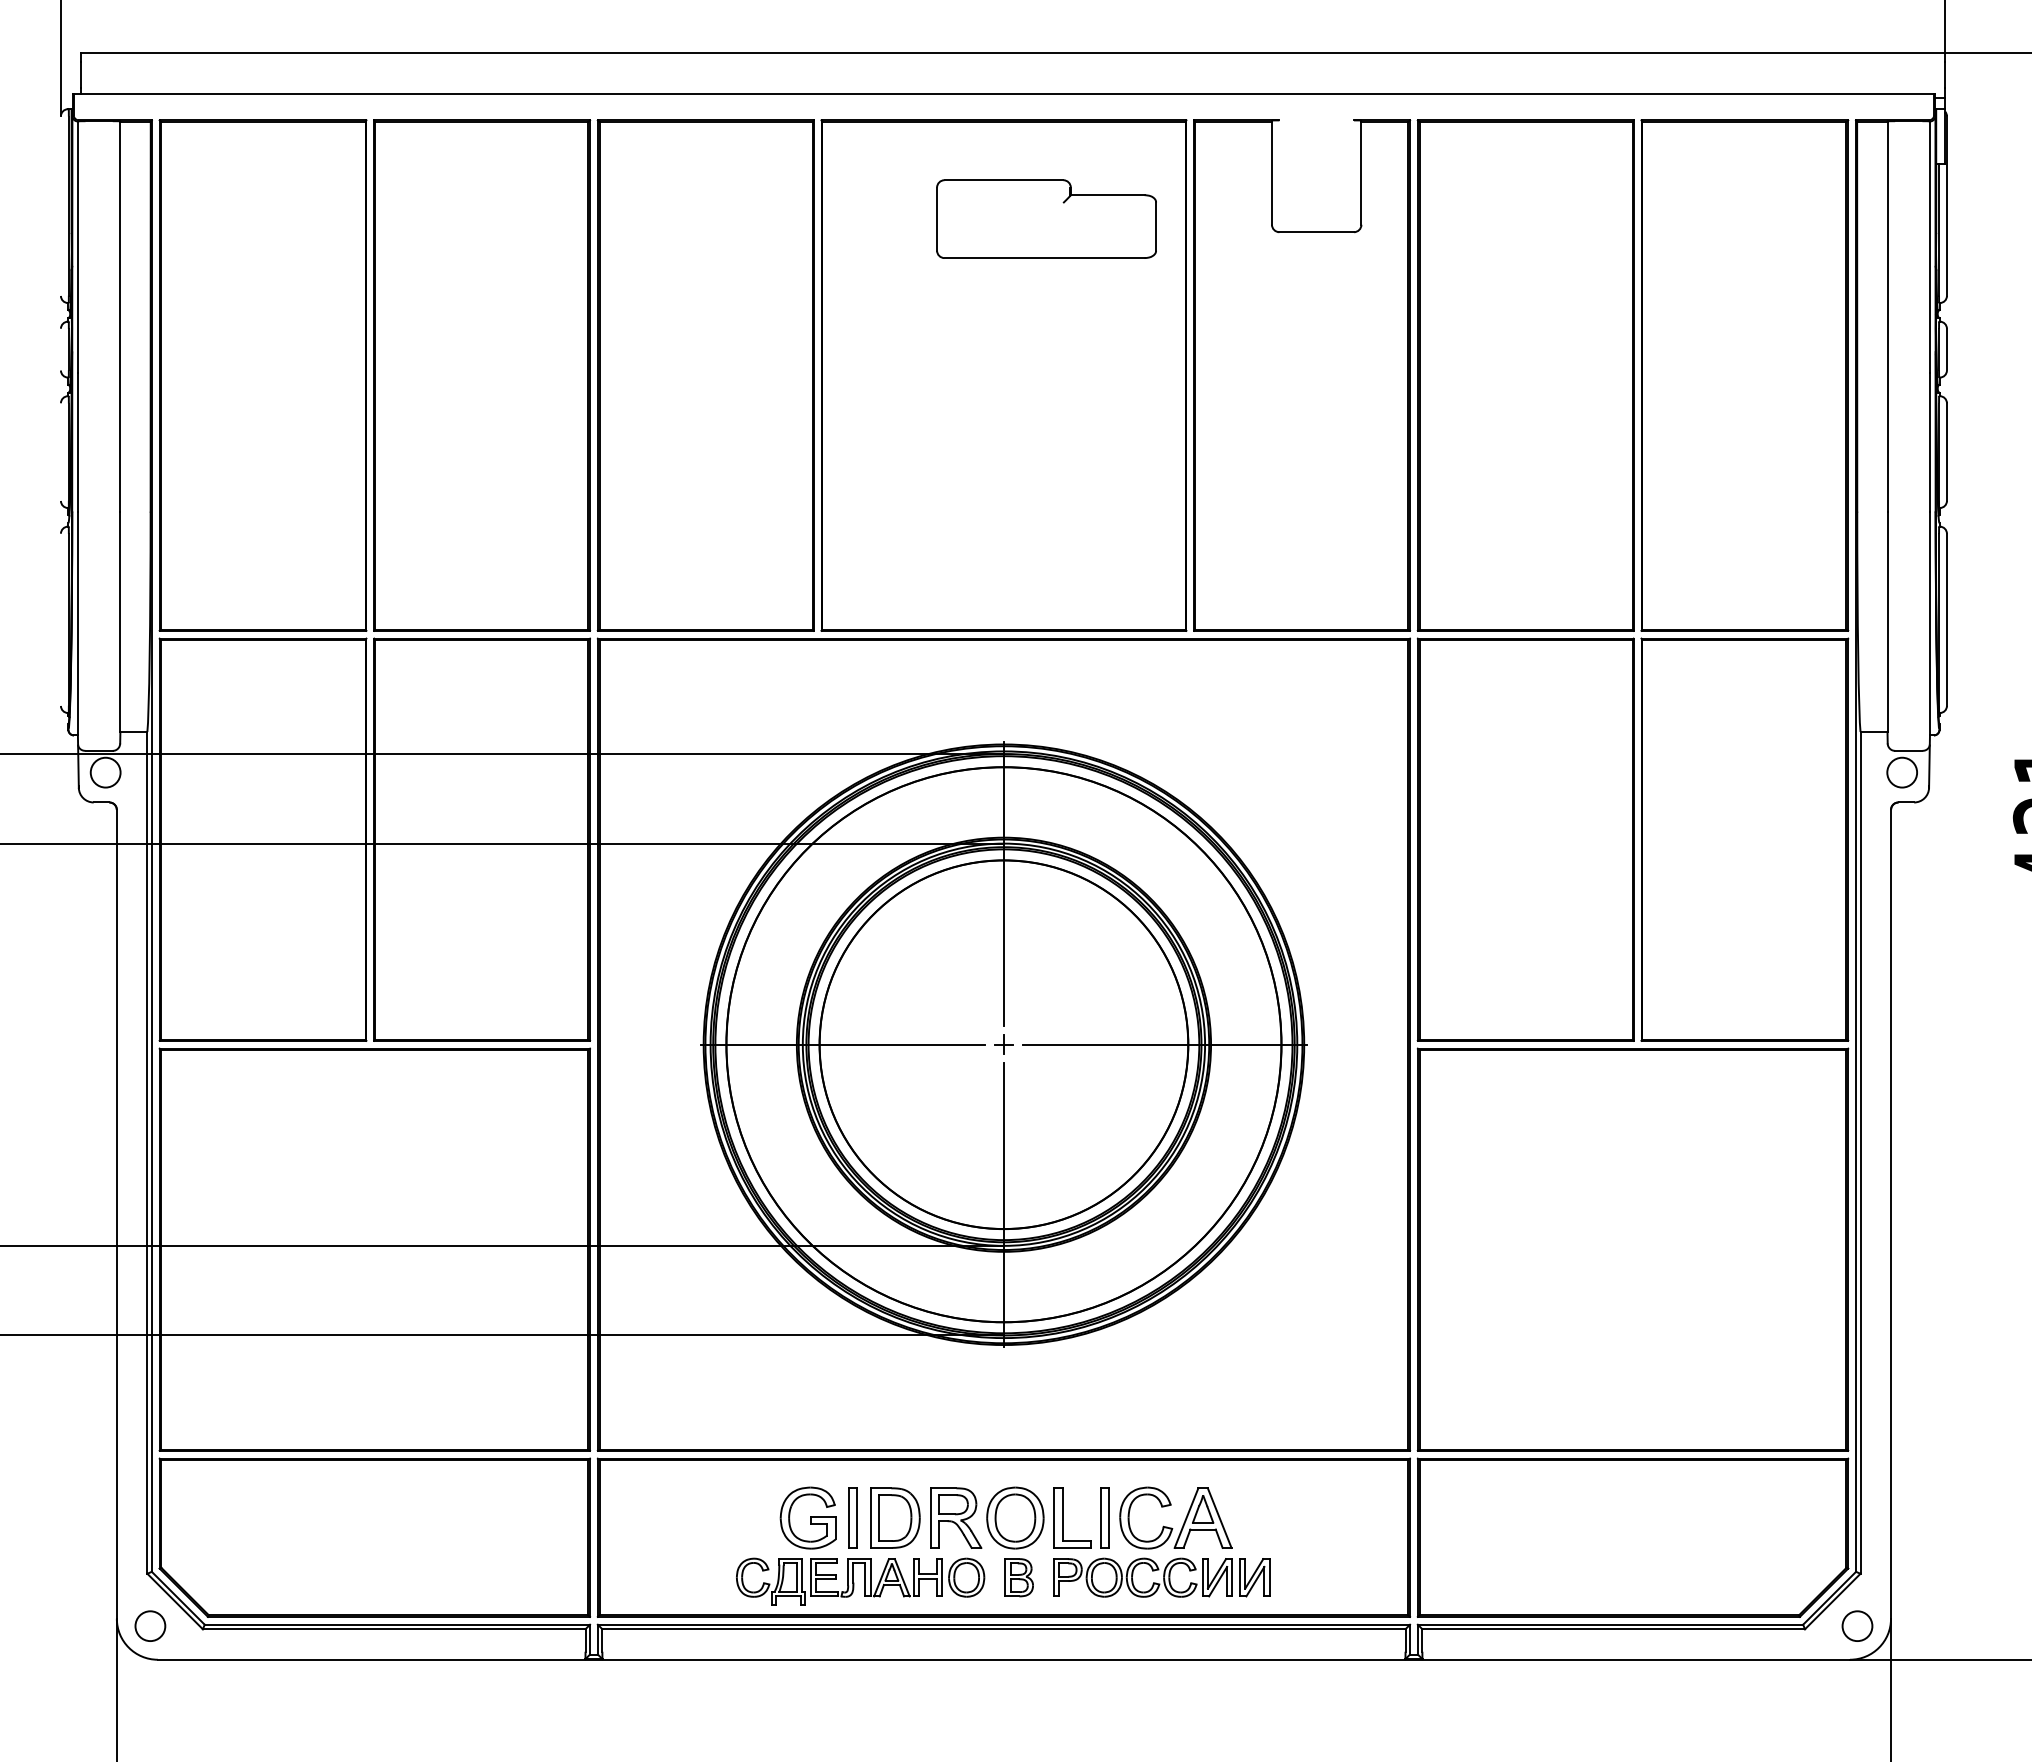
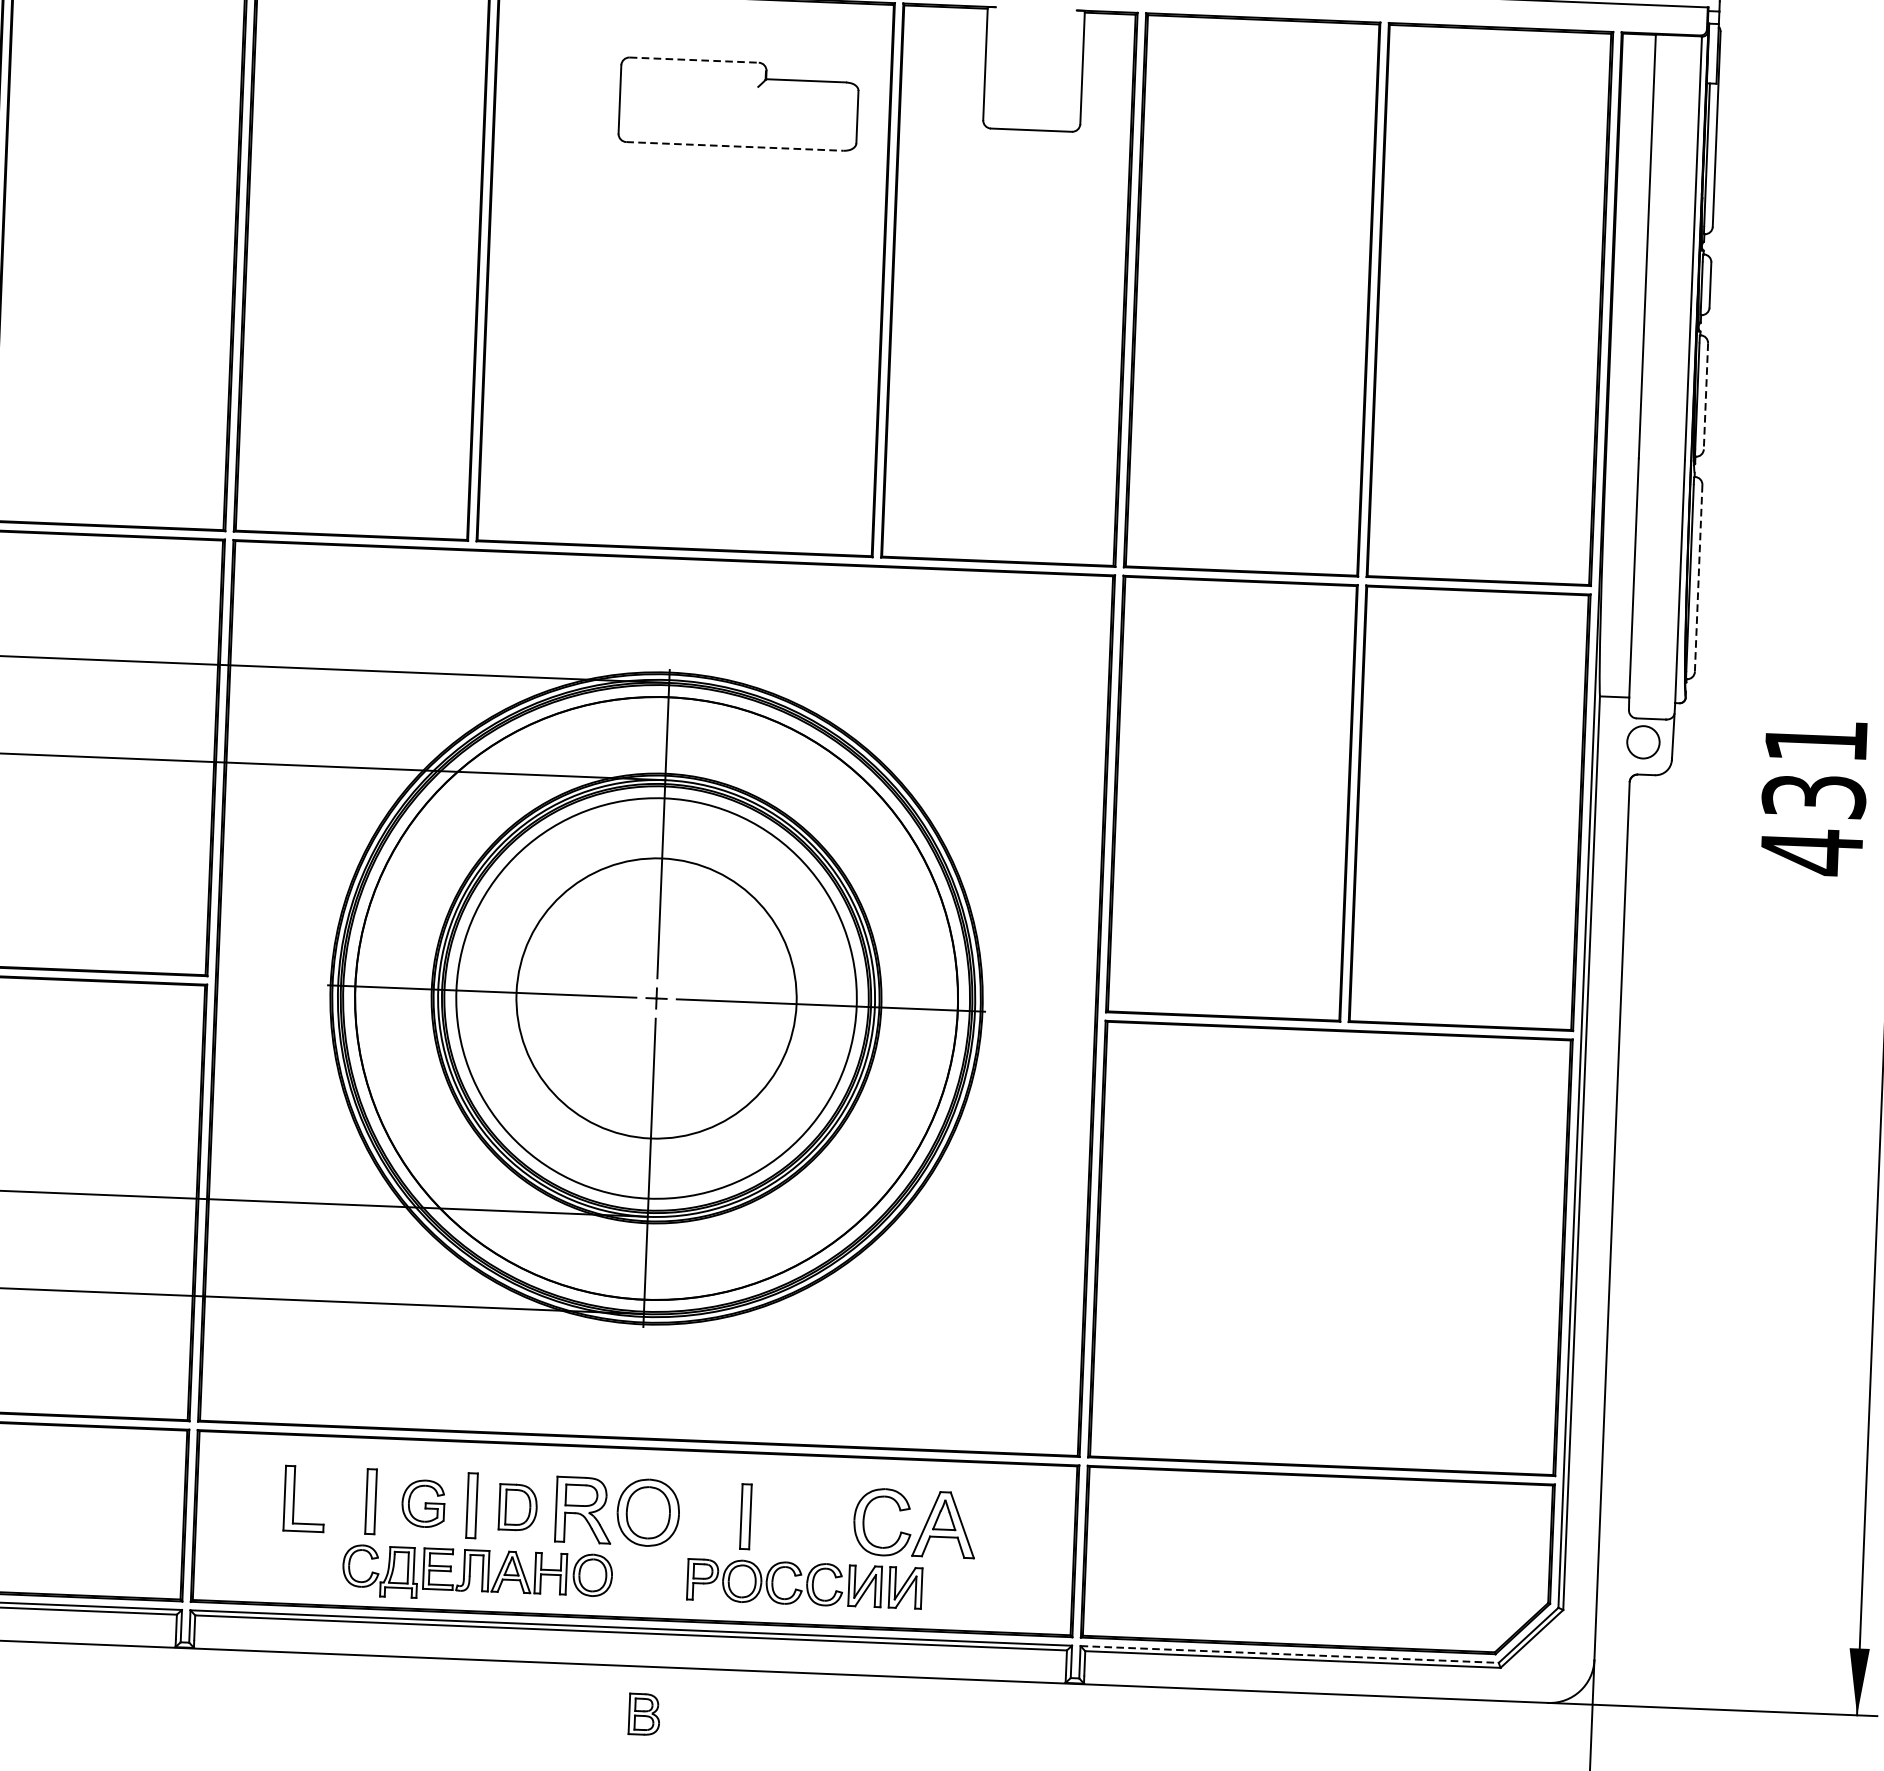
line: (1004, 180) -> (694, 60), solid -> dashed
line: (1044, 258) -> (734, 146), solid -> dashed
line: (1946, 452) -> (1705, 396), solid -> dashed
line: (1946, 620) -> (1698, 579), solid -> dashed
circle: (1003, 1044) -> (656, 998), size x0.7
part: (759, 1517) -> (370, 1500), added
part: (807, 1517) -> (422, 1503), size x0.7
part: (895, 1517) -> (518, 1506), size x0.7
part: (1063, 1517) -> (294, 1497), moved
part: (1183, 1522) -> (922, 1528), moved
part: (1018, 1577) -> (643, 1714), moved
line: (1610, 1624) -> (1289, 1654), solid -> dashed
circle: (1857, 1625) -> (1557, 1666), removed

